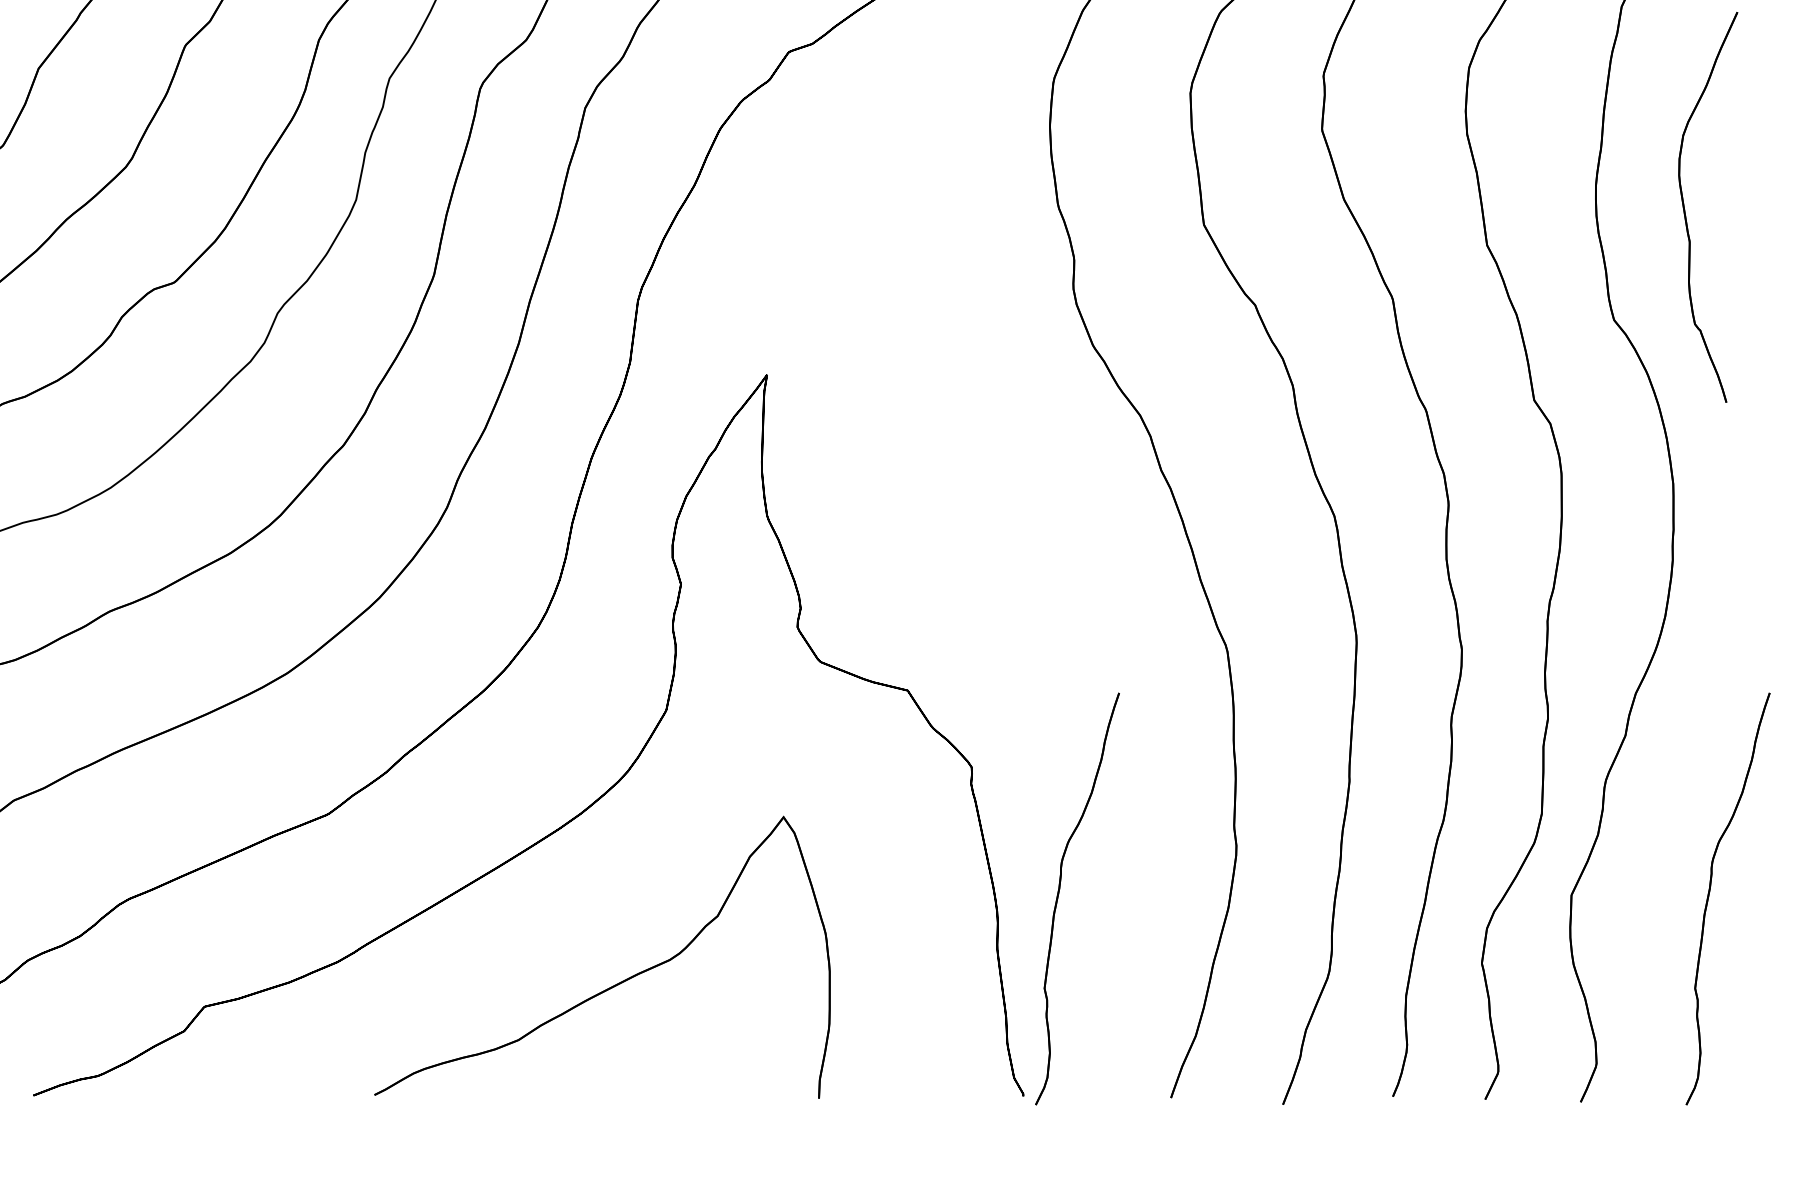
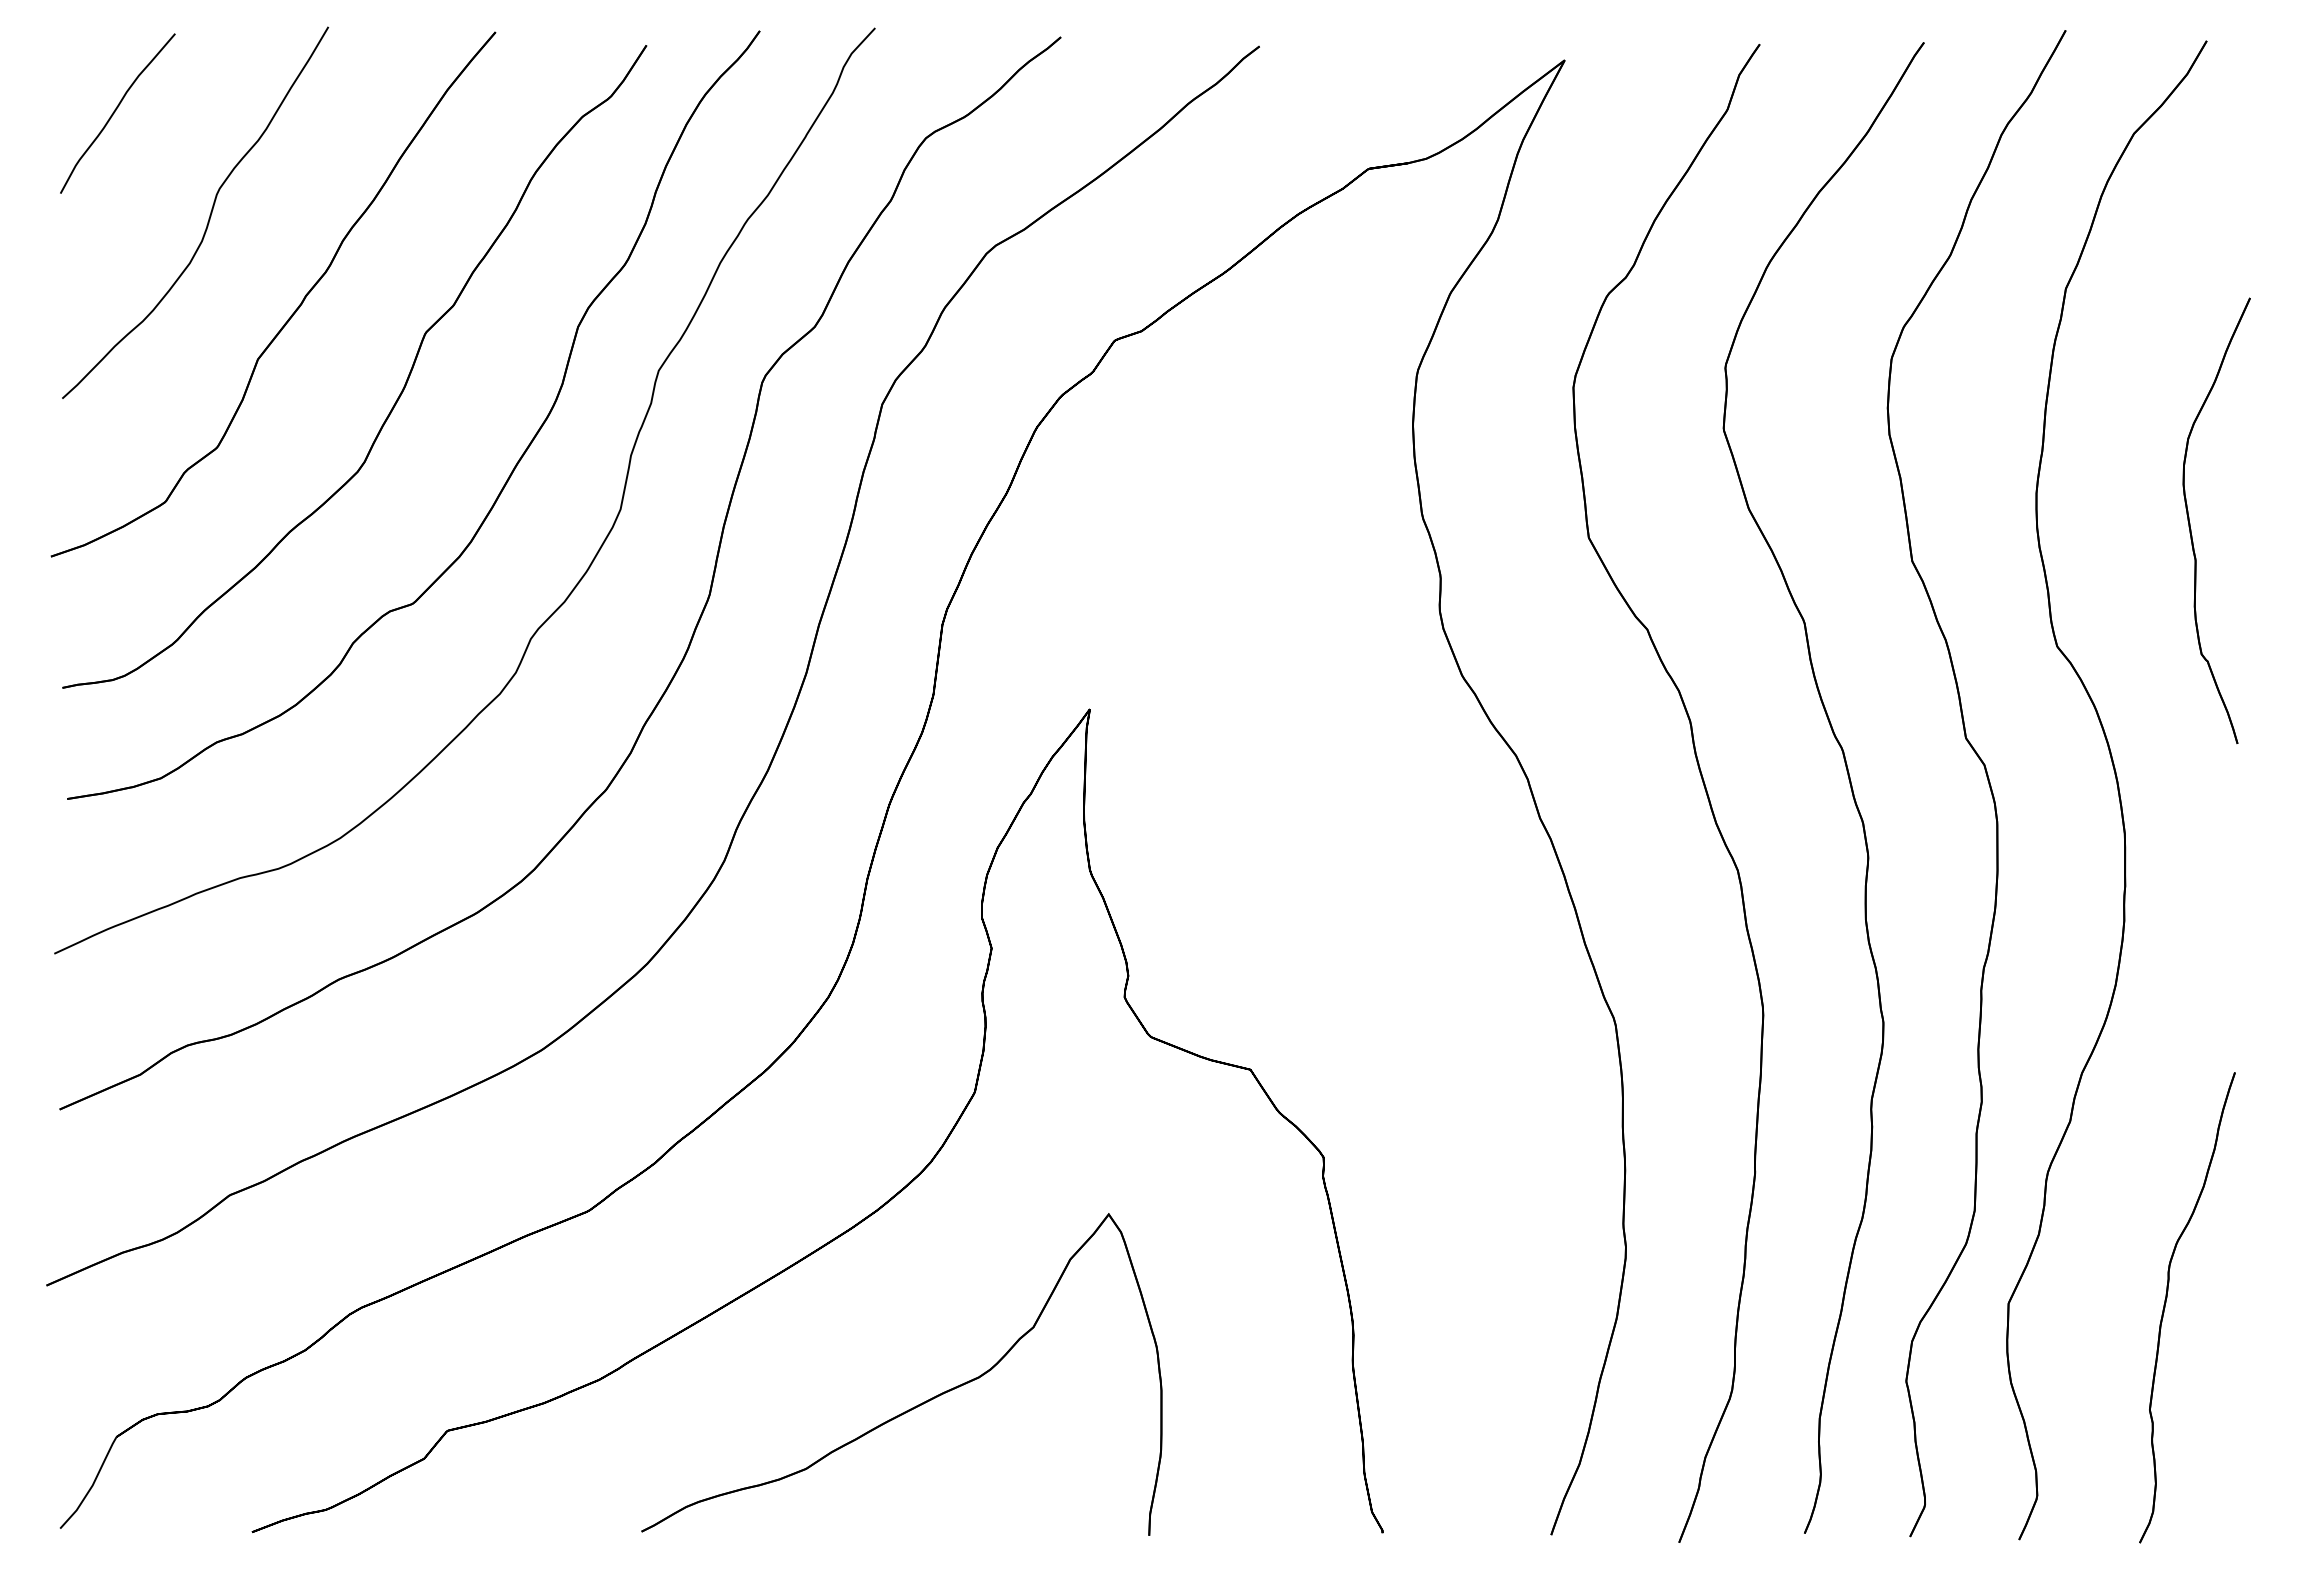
part: (1685, 209) -> (2190, 523), moved
part: (1059, 895) -> (1423, 1303), removed

